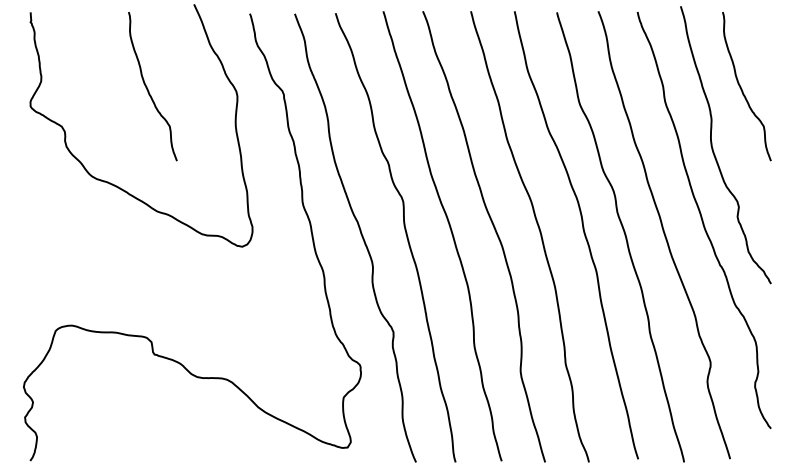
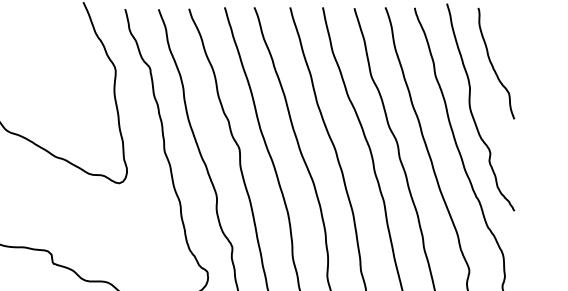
curve: (147, 86) -> (48, 63), removed

